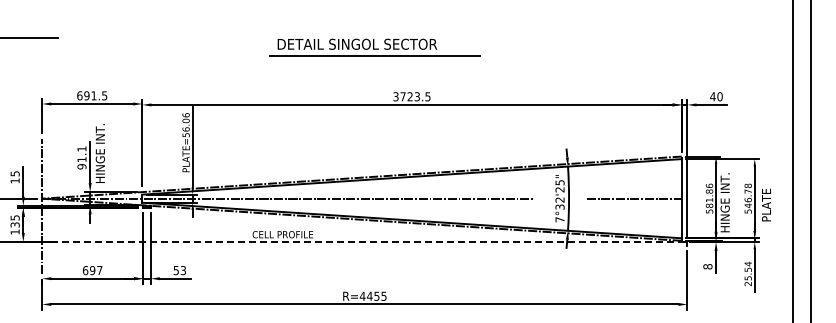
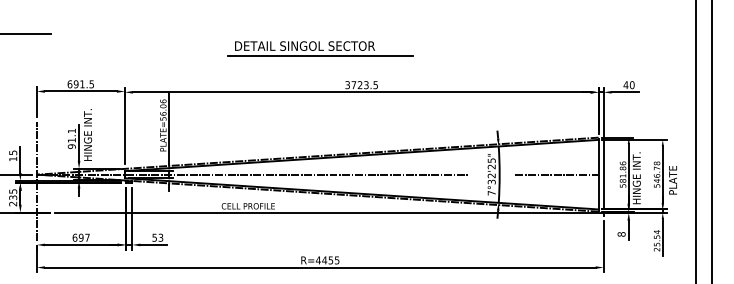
part: (374, 47) -> (320, 48), moved
text: (14, 231) -> (12, 203), 135 -> 235
line: (374, 242) -> (328, 213), dashed -> solid

